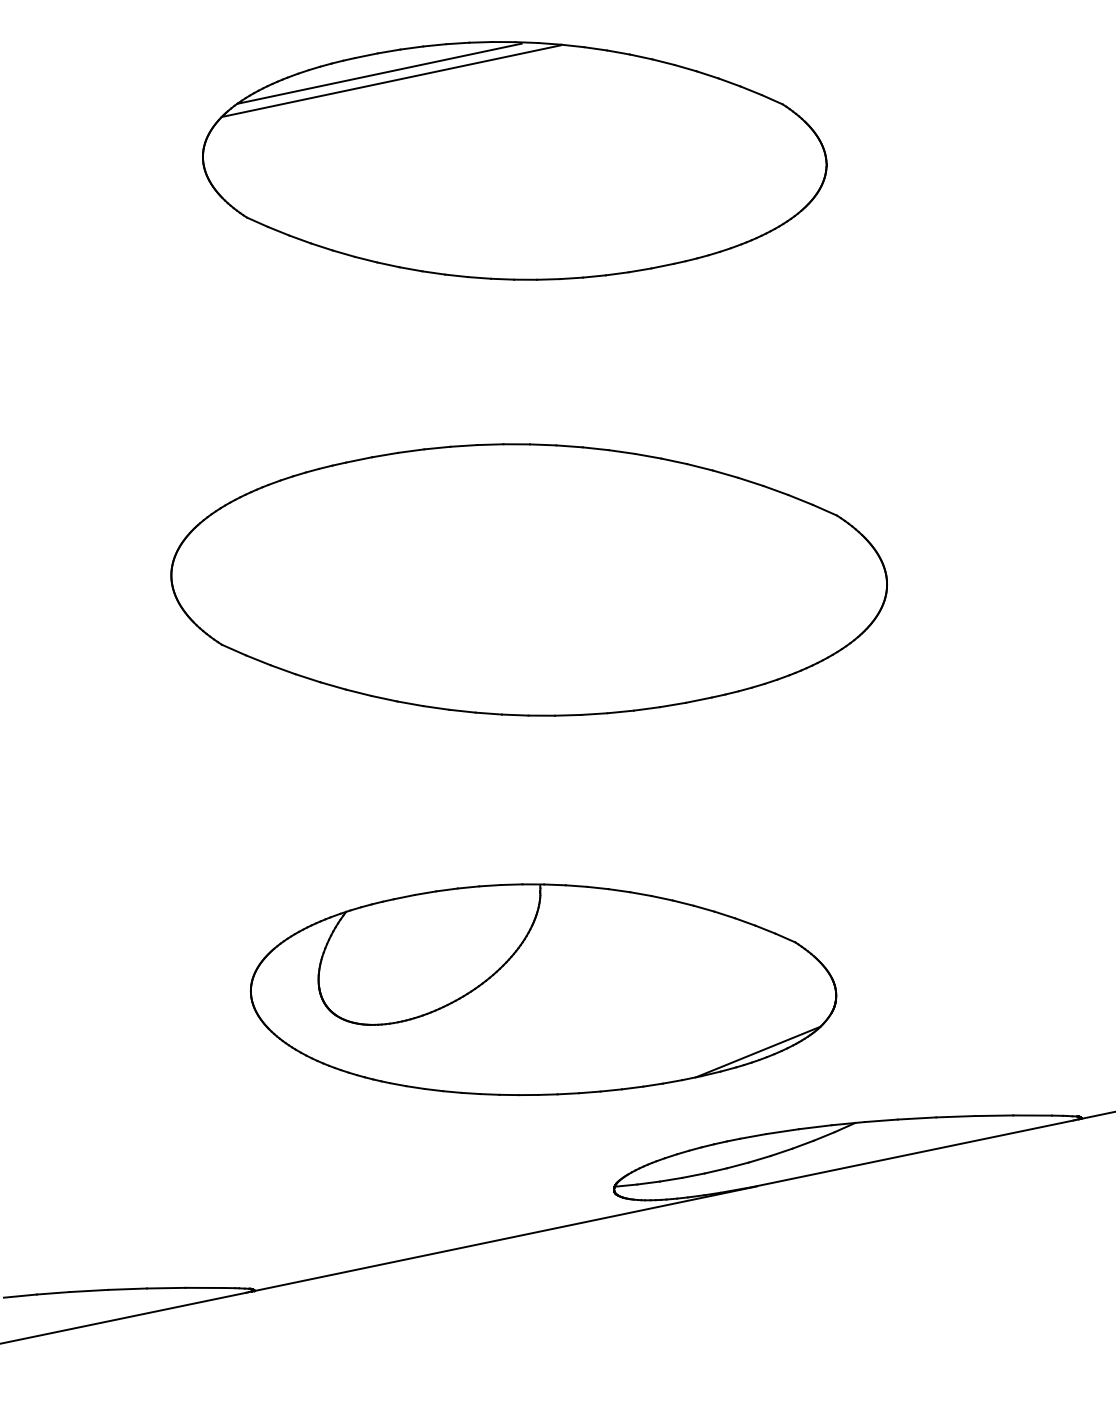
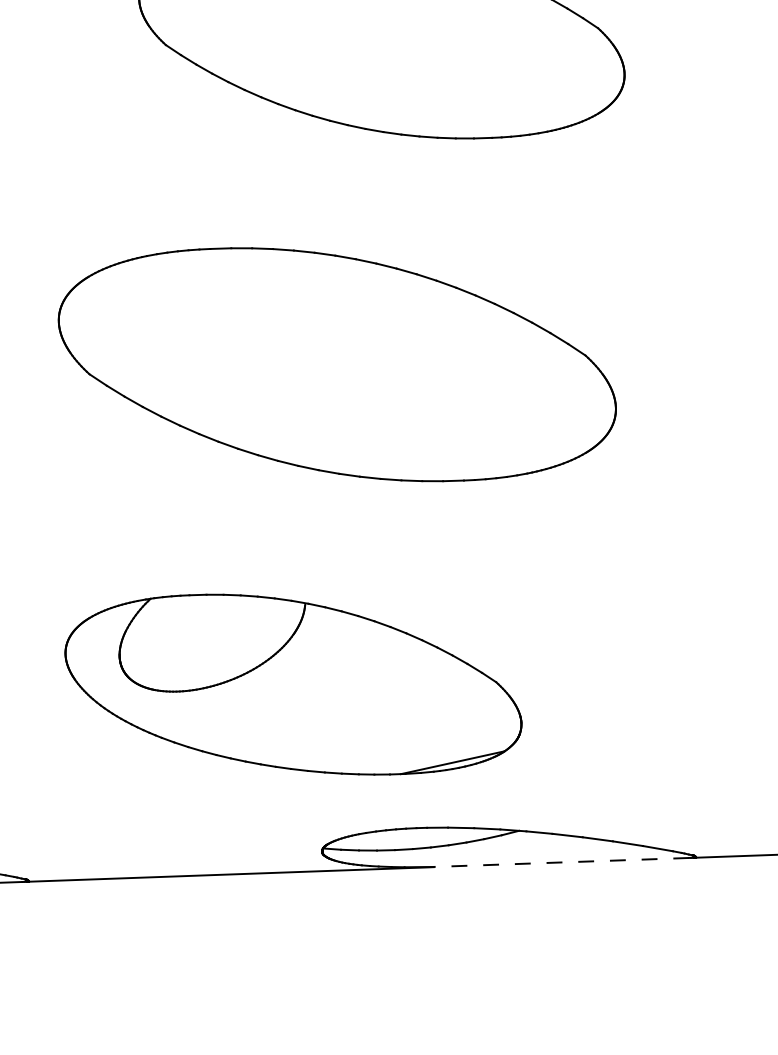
line: (913, 1153) -> (560, 862), solid -> dashed

